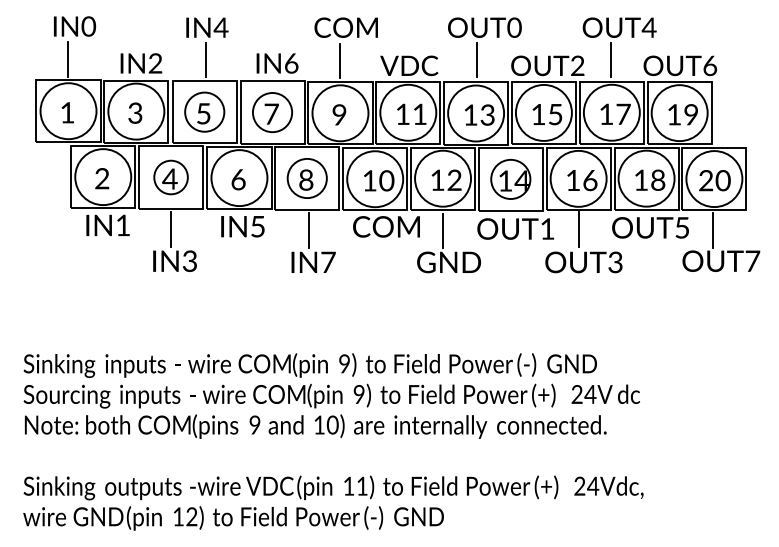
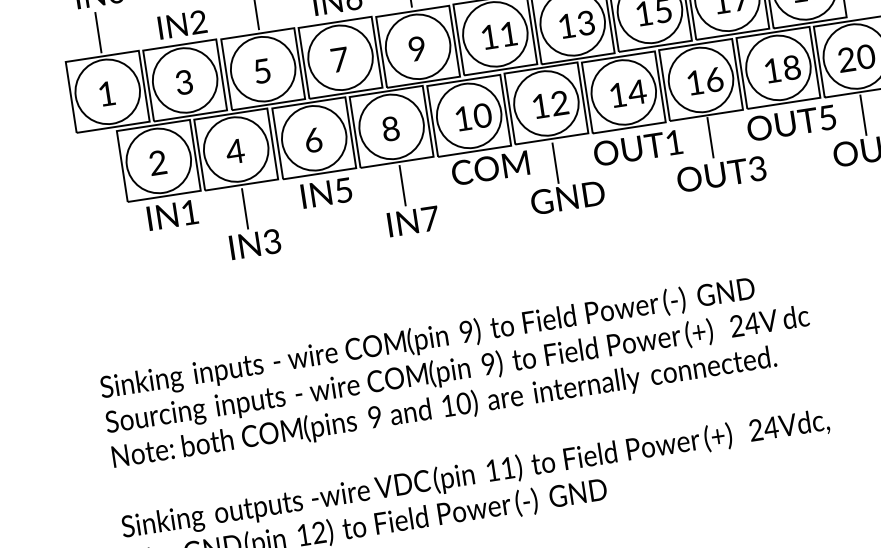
circle: (204, 112) -> (262, 69), size x1.43
circle: (272, 112) -> (340, 57), size x1.43
circle: (171, 177) -> (236, 149), size x1.67
circle: (307, 178) -> (391, 126), size x1.43
circle: (510, 179) -> (623, 92), size x1.43

